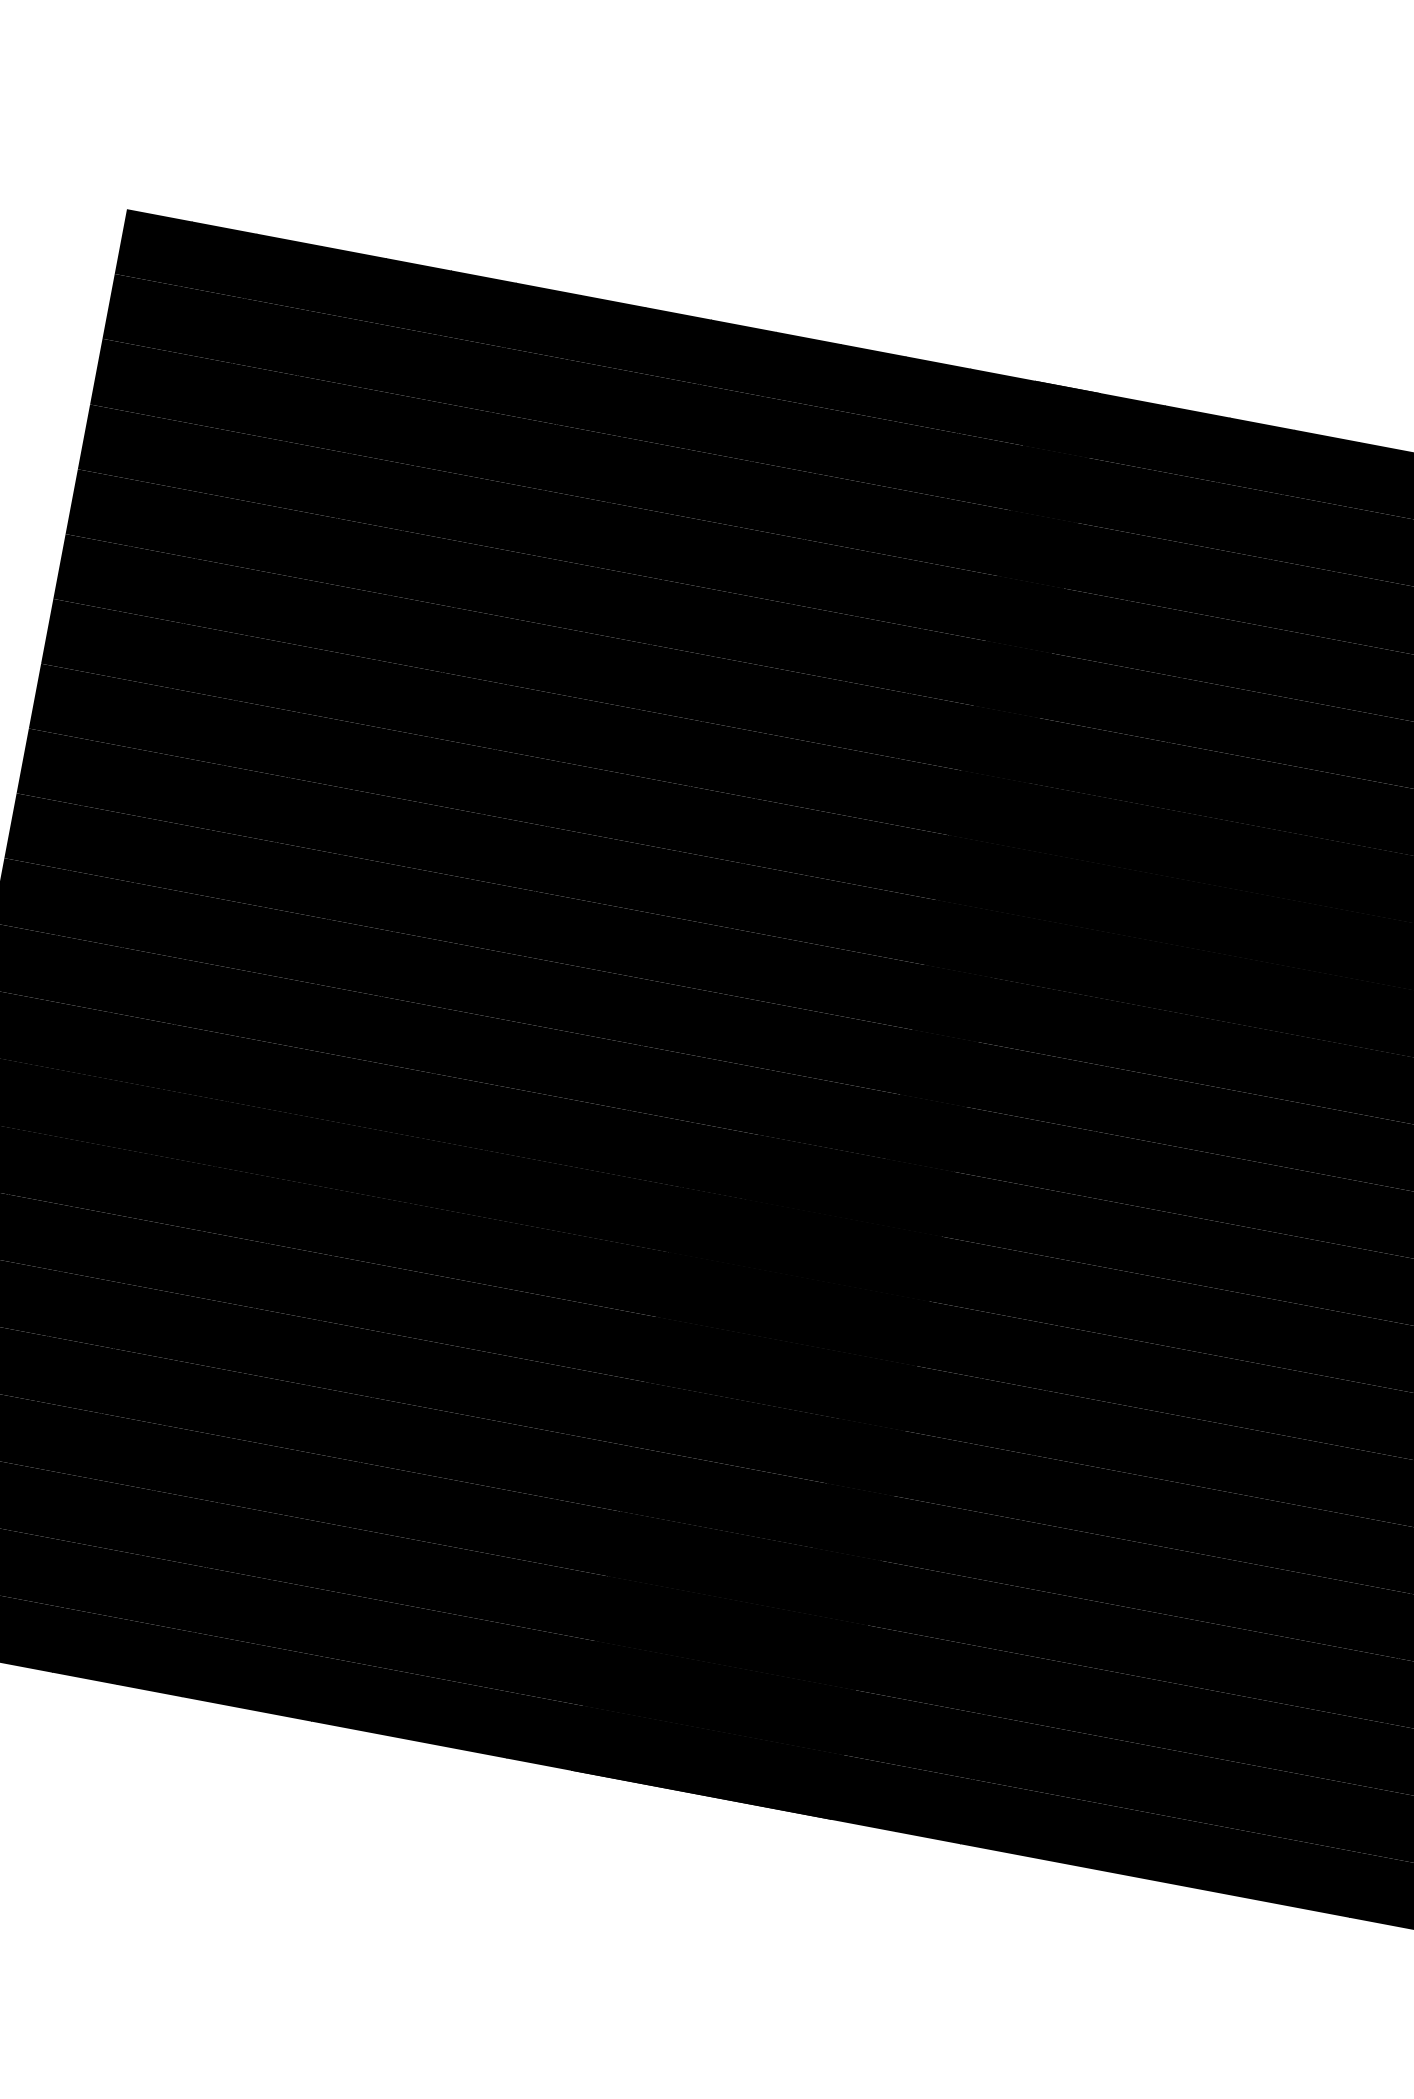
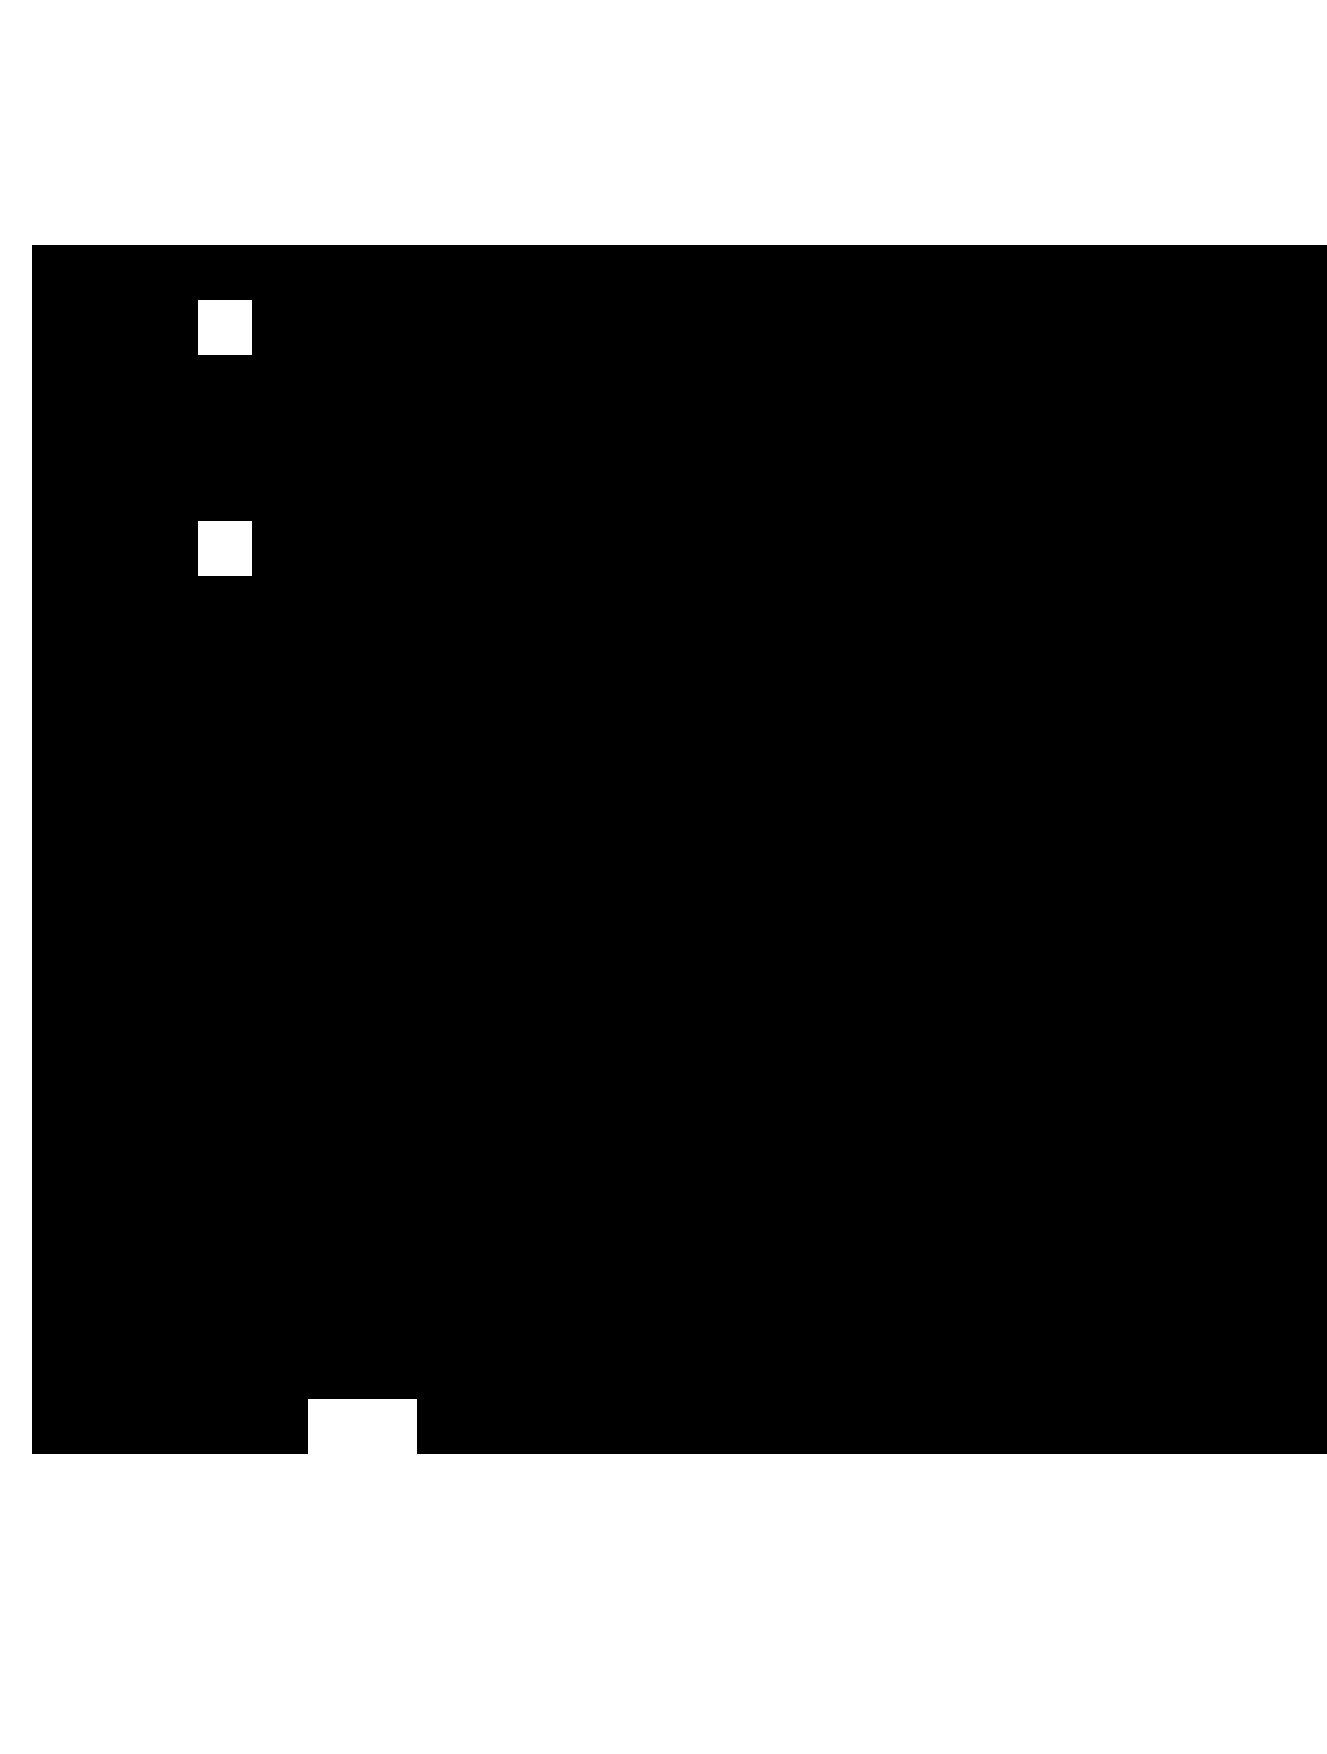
fill: (335, 348) -> (224, 327), removed
fill: (286, 608) -> (224, 547), removed
fill: (252, 1676) -> (361, 1426), removed

